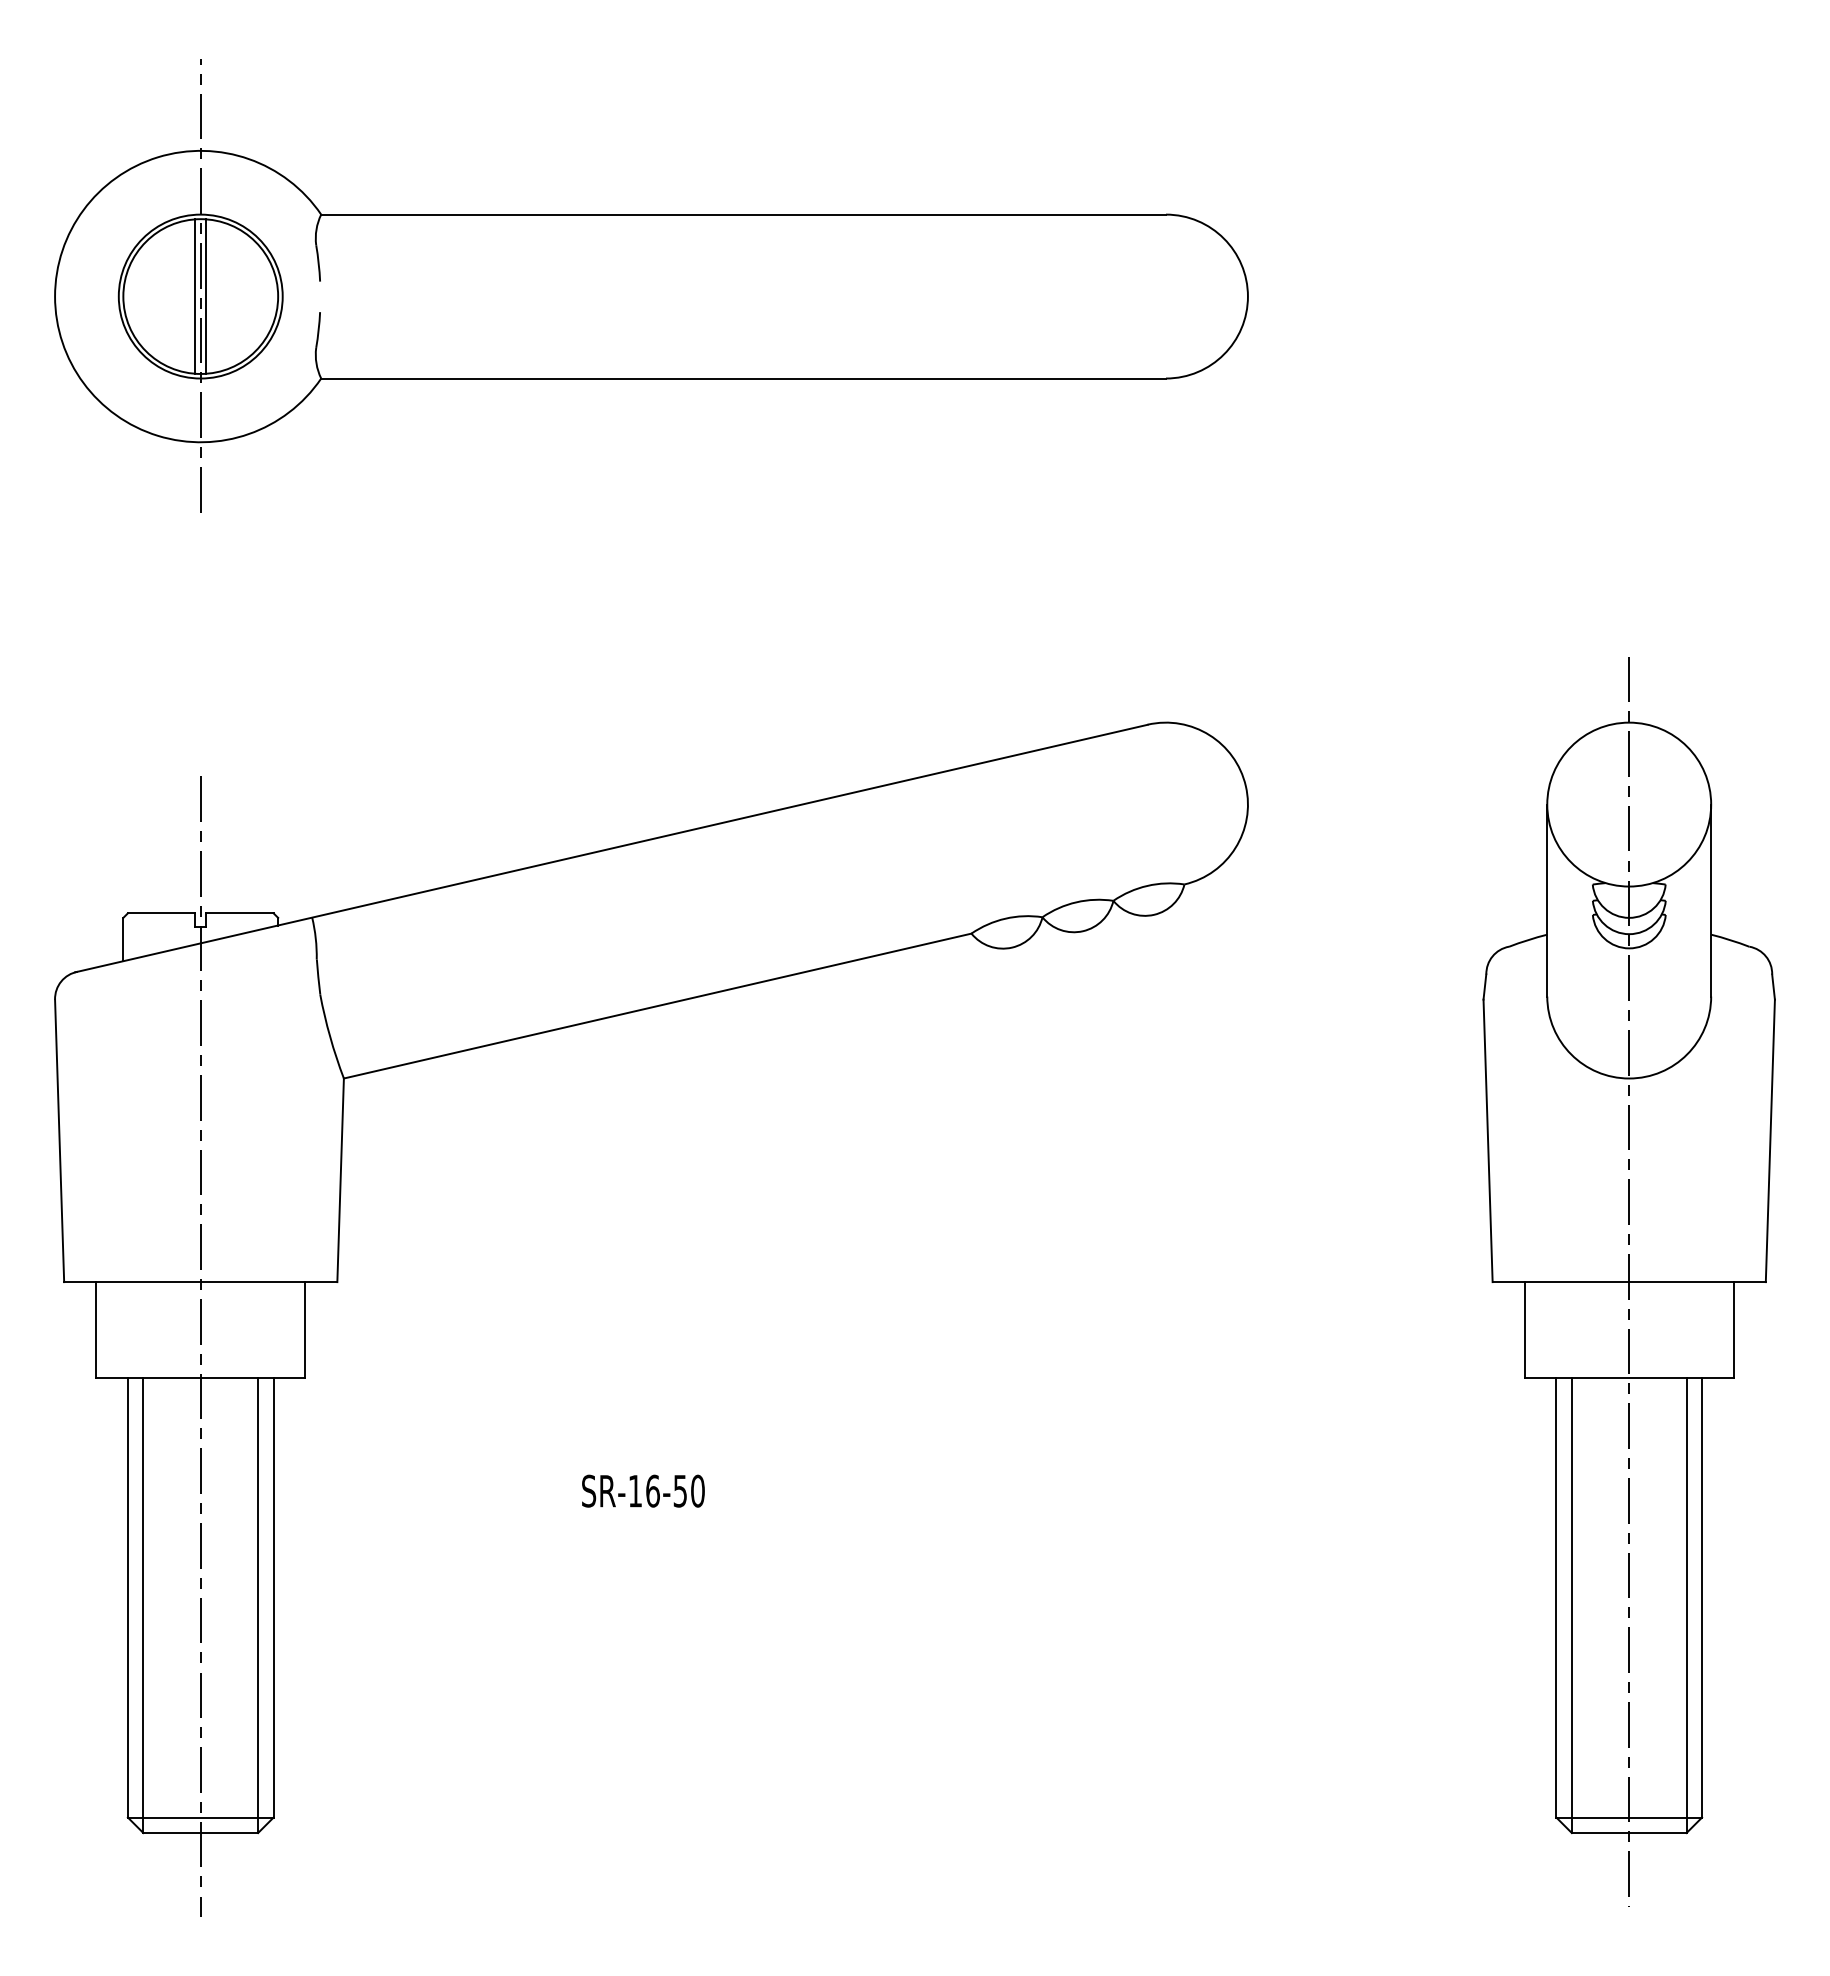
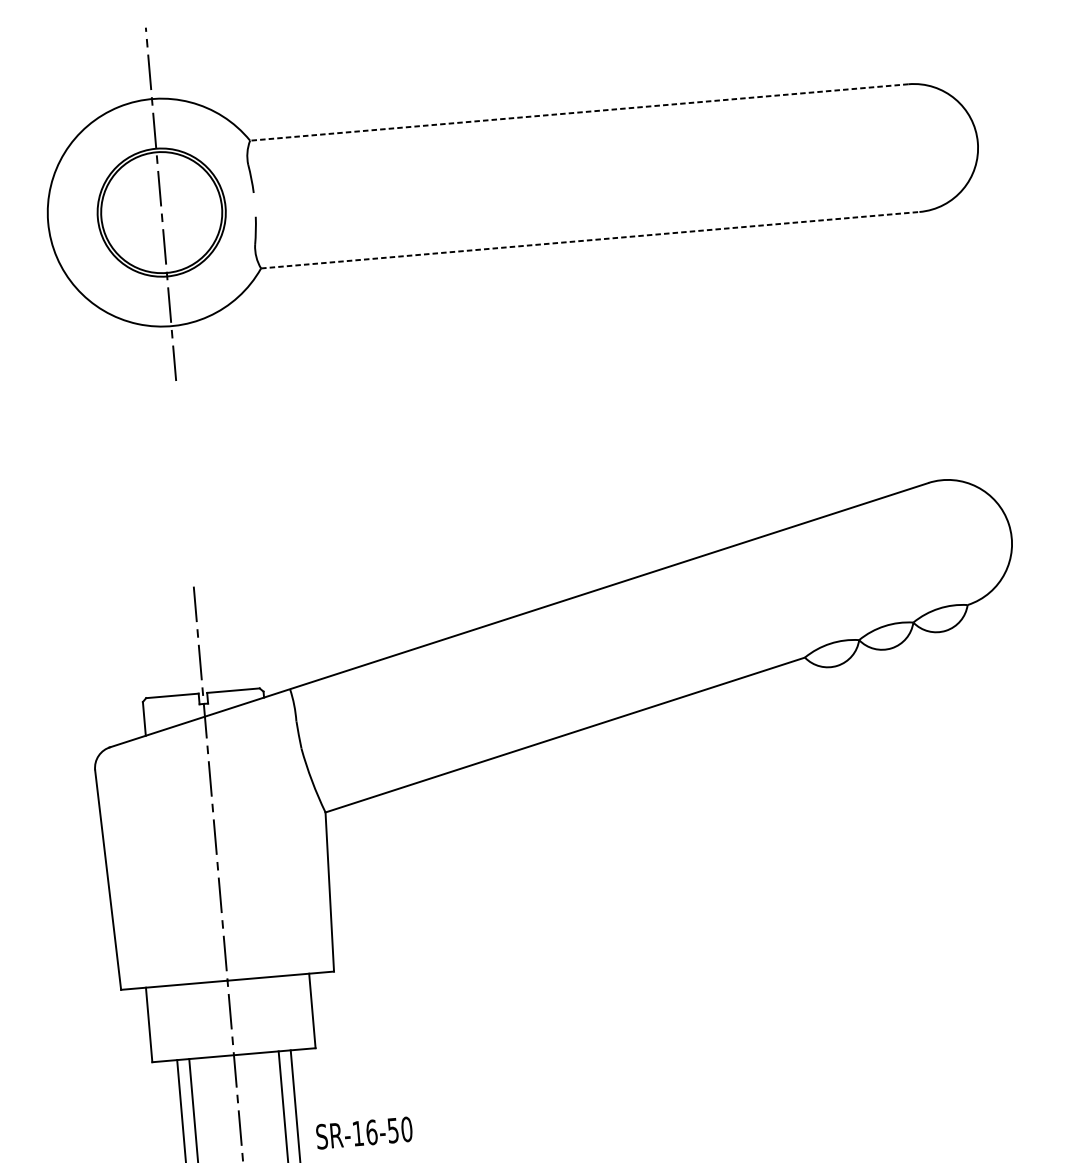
line: (743, 214) -> (579, 112), solid -> dashed
line: (195, 296) -> (157, 212), removed
line: (206, 296) -> (166, 212), removed
line: (744, 378) -> (590, 240), solid -> dashed
text: (643, 1490) -> (364, 1132), moved

